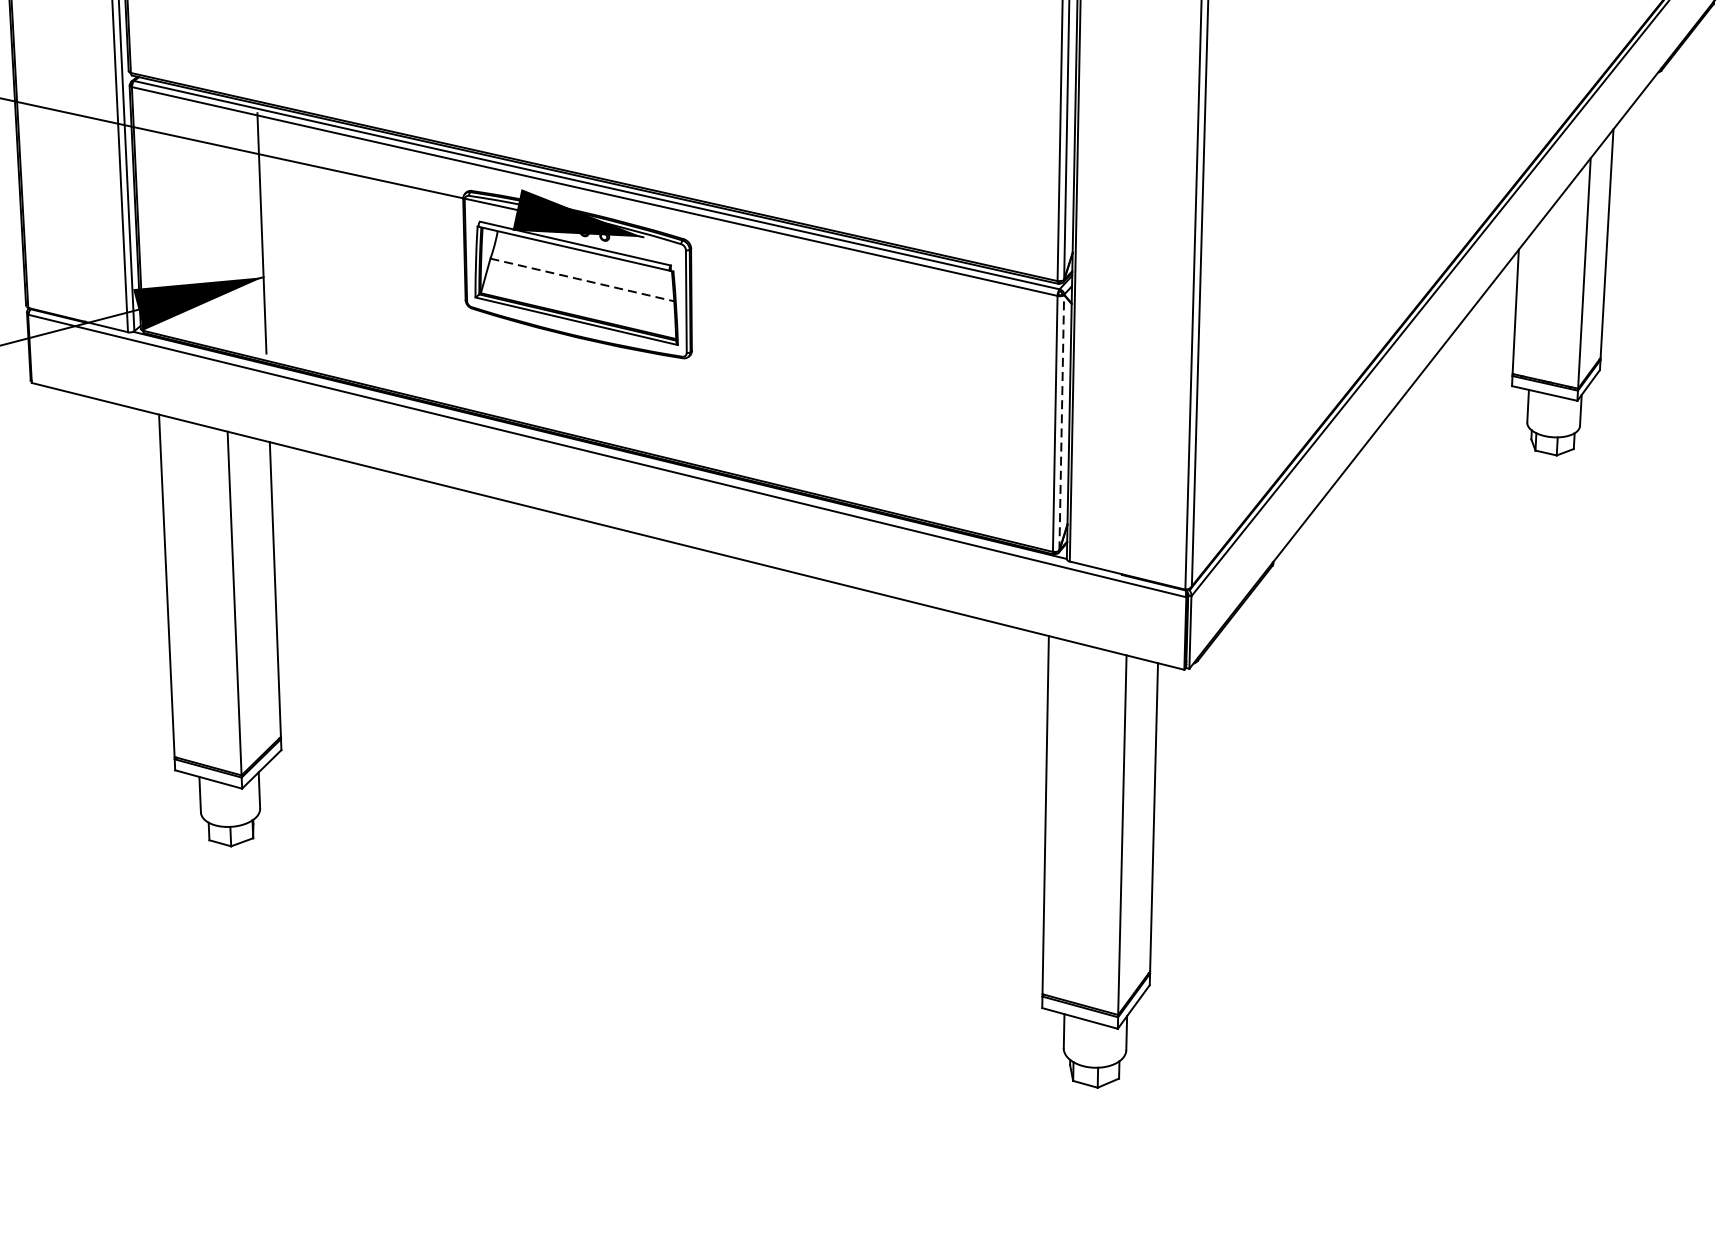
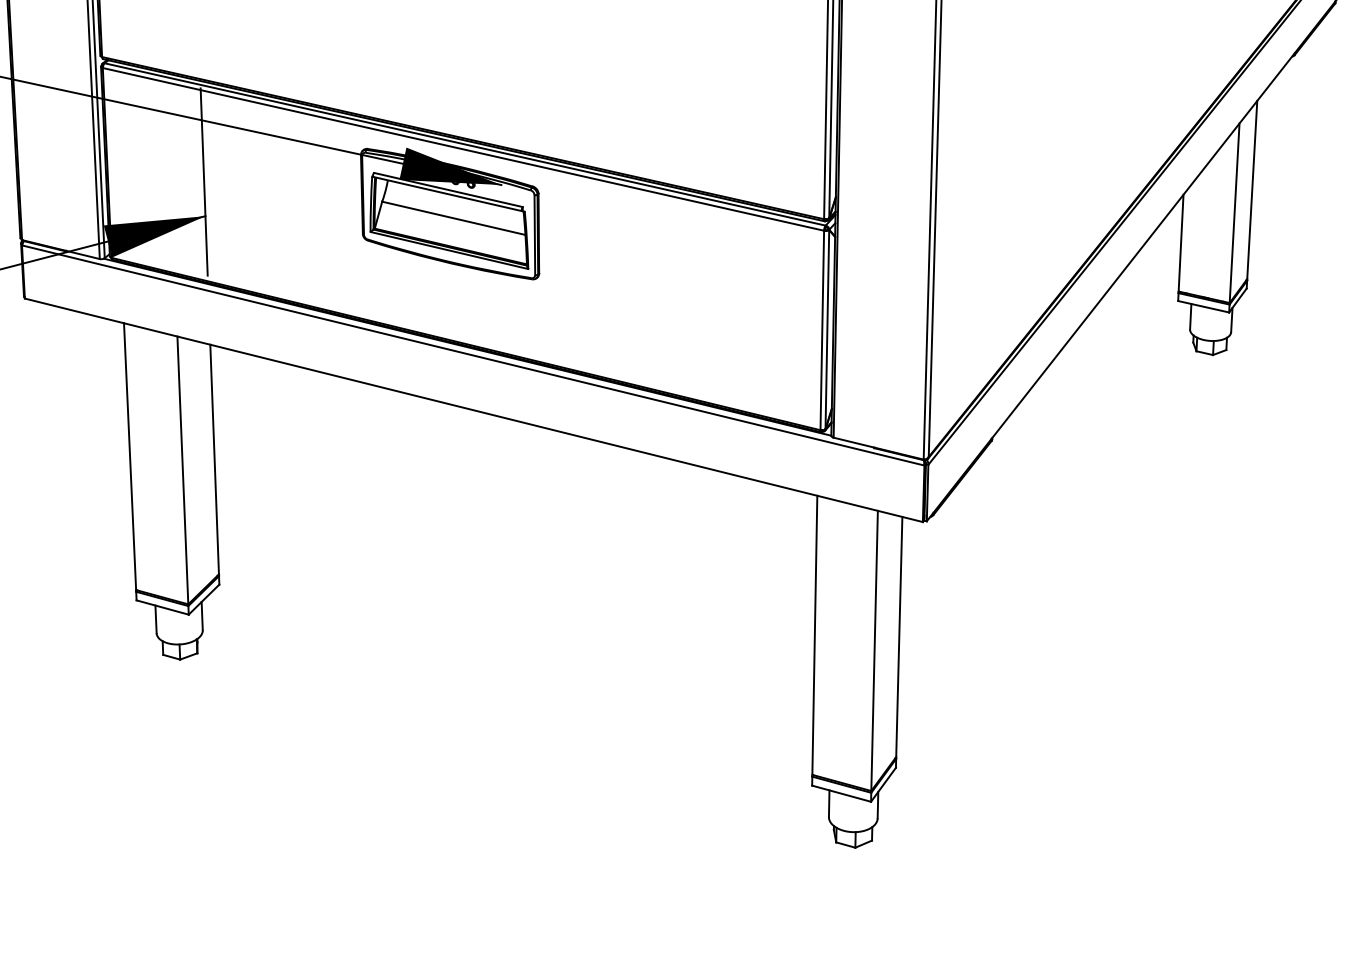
line: (581, 280) -> (453, 218), dashed -> solid
line: (1061, 422) -> (827, 329), dashed -> solid

